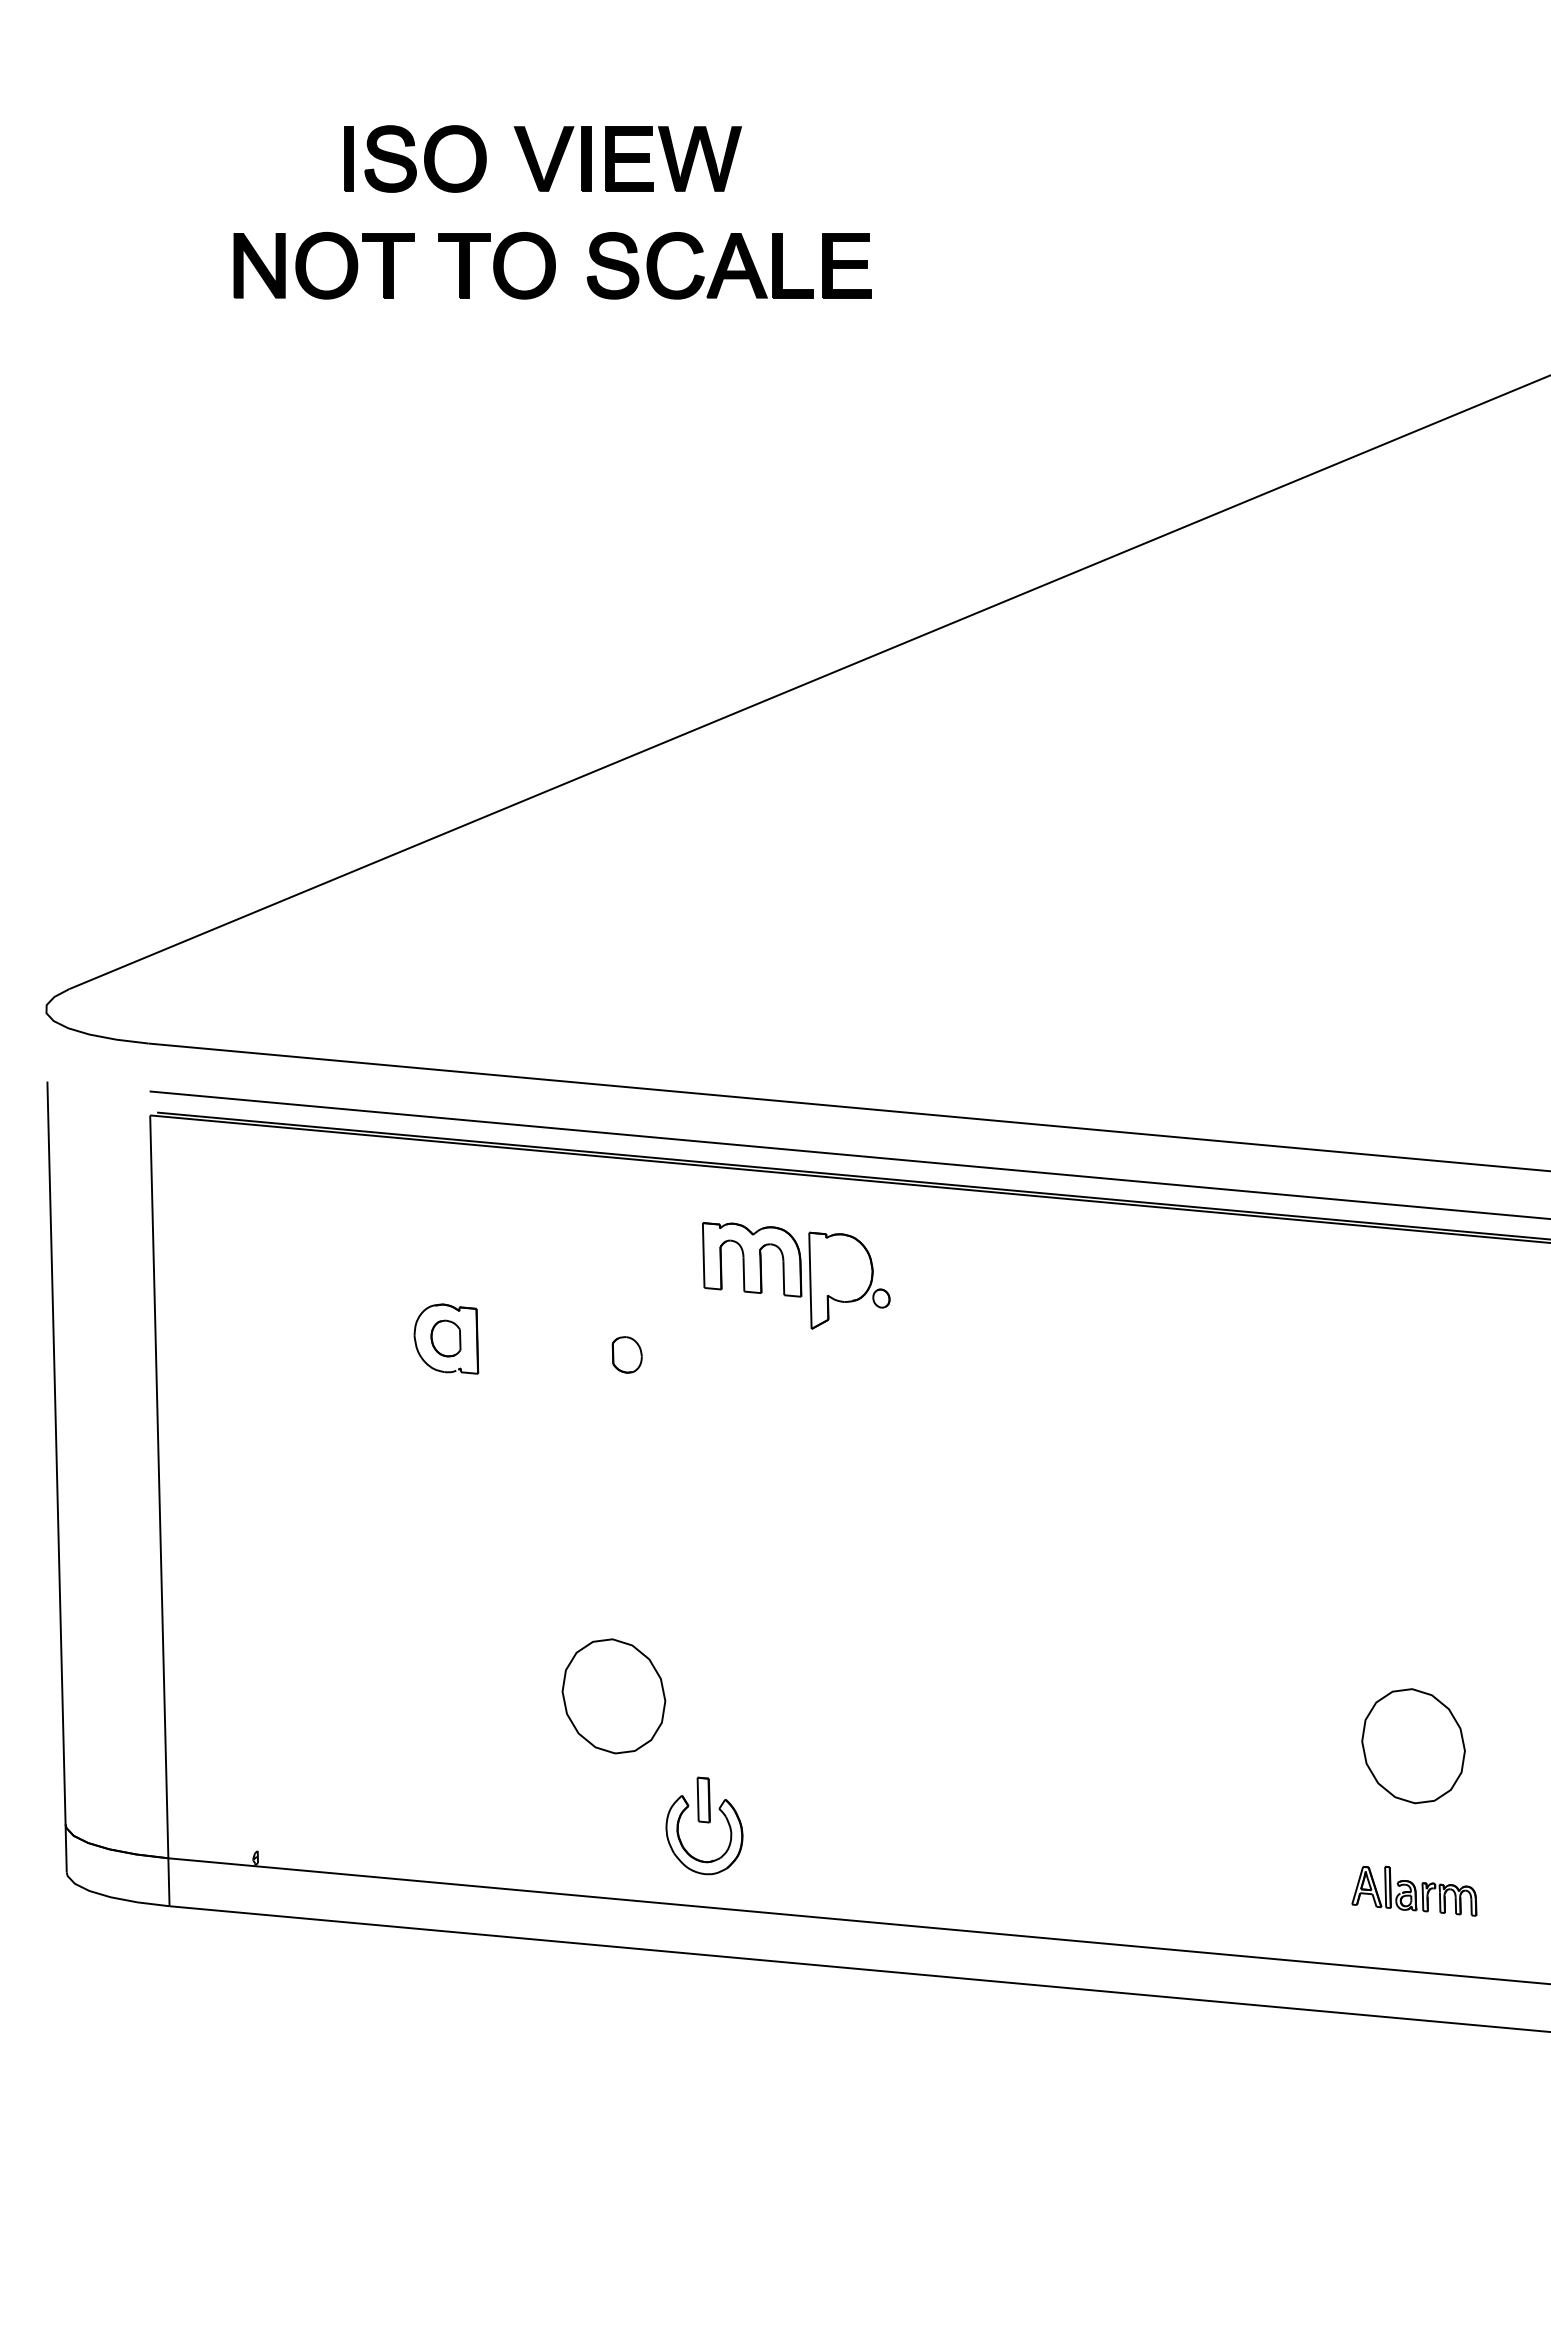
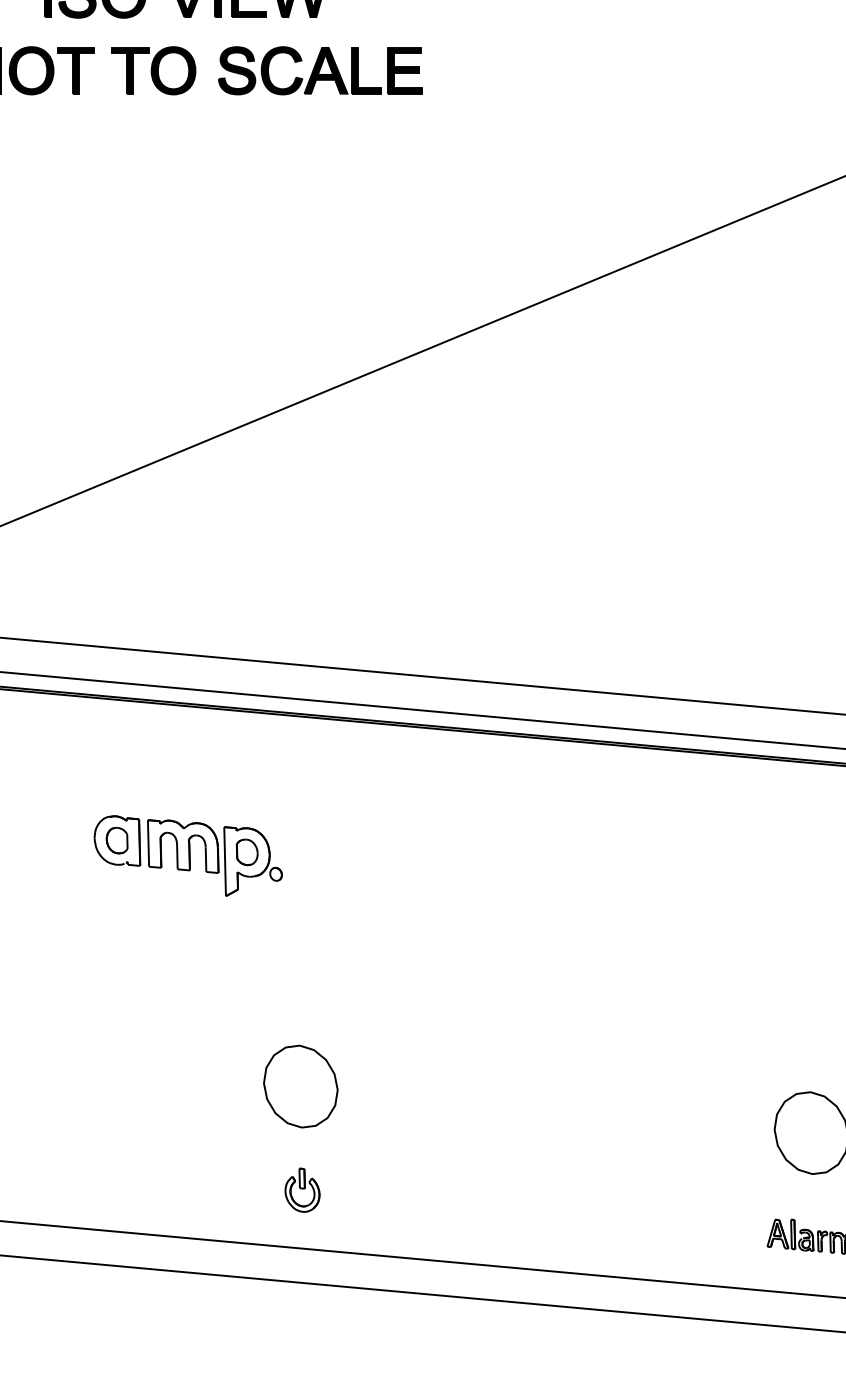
part: (796, 1275) -> (215, 857), moved
part: (613, 1696) -> (300, 1086), moved
part: (703, 1825) -> (301, 1190), size x0.62

